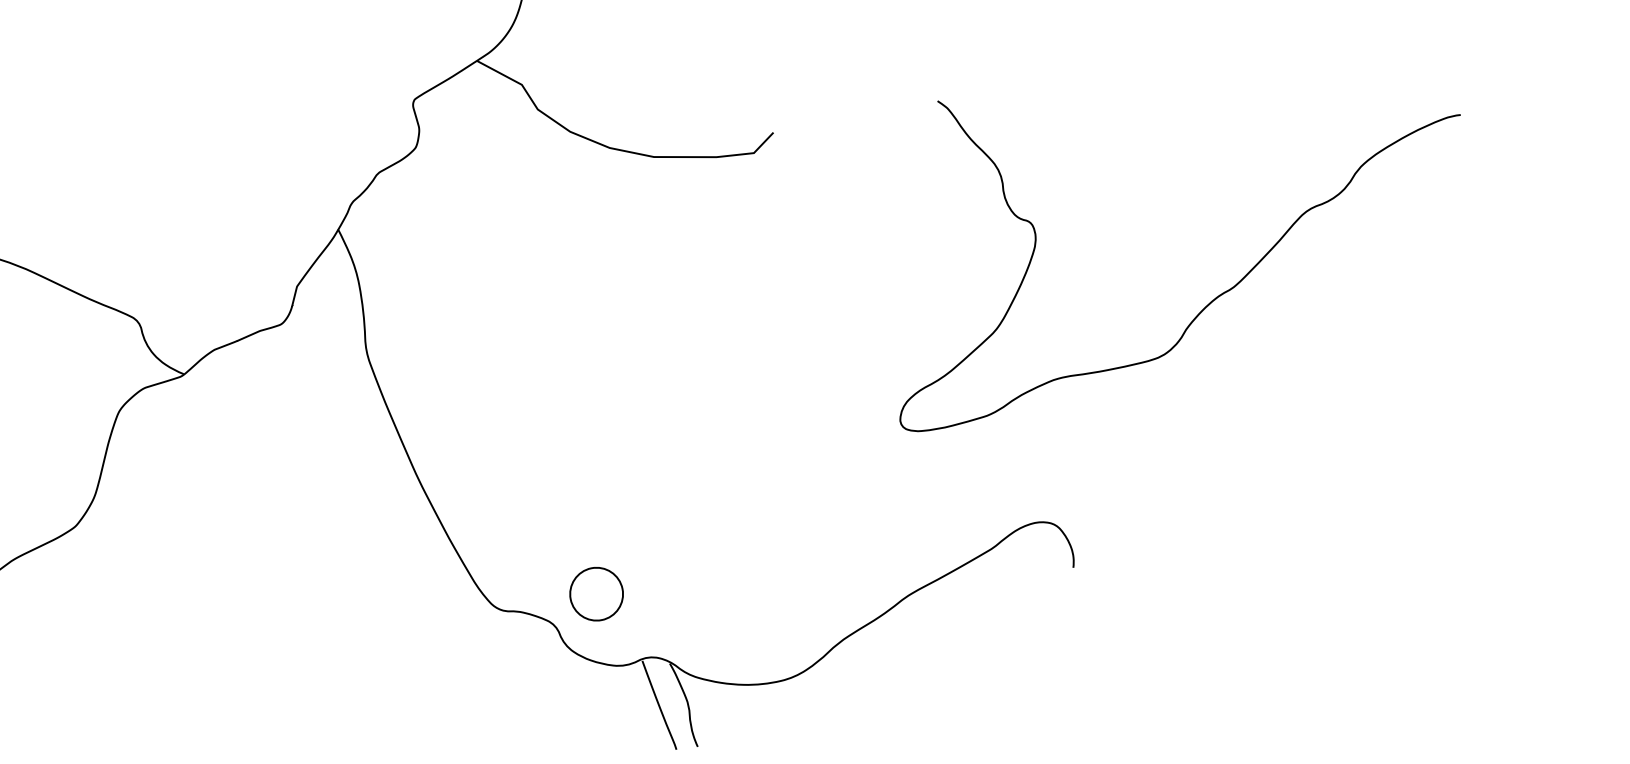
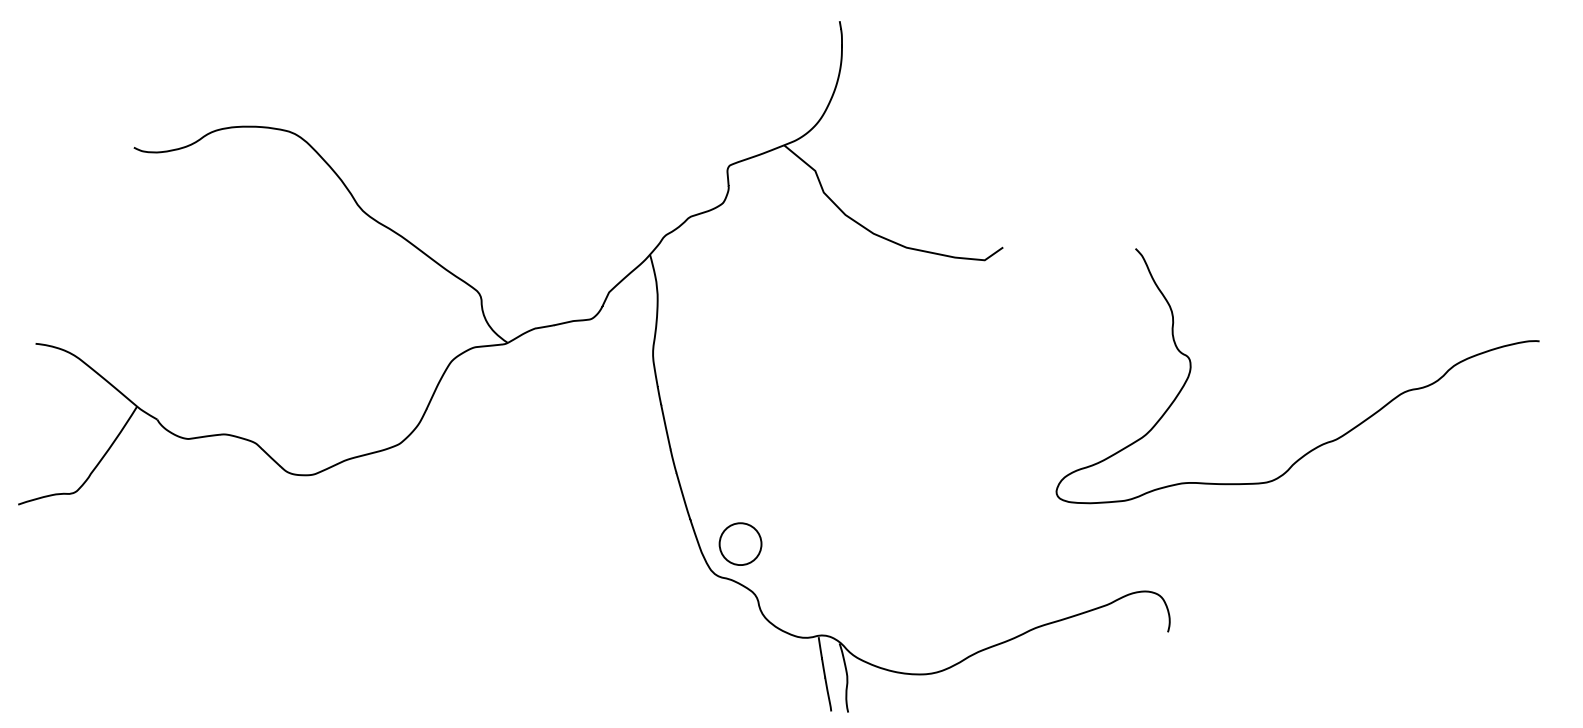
part: (596, 593) -> (740, 543), moved

